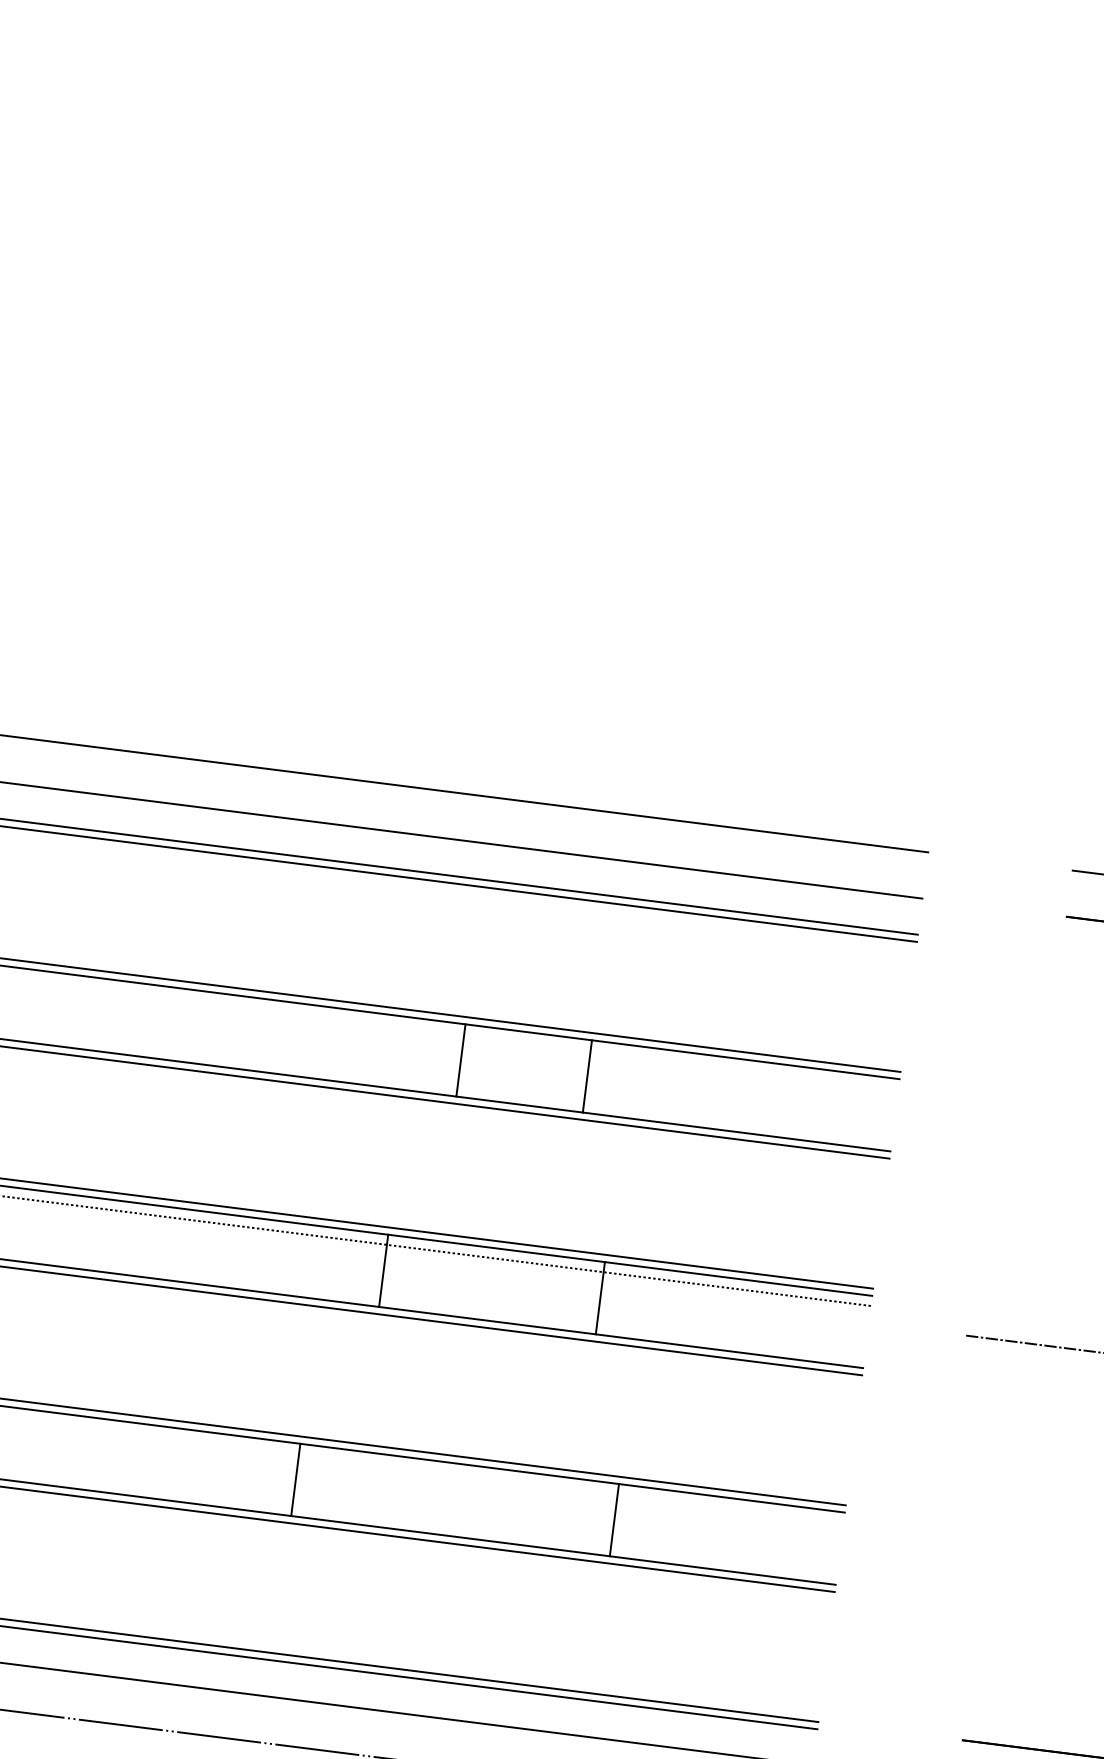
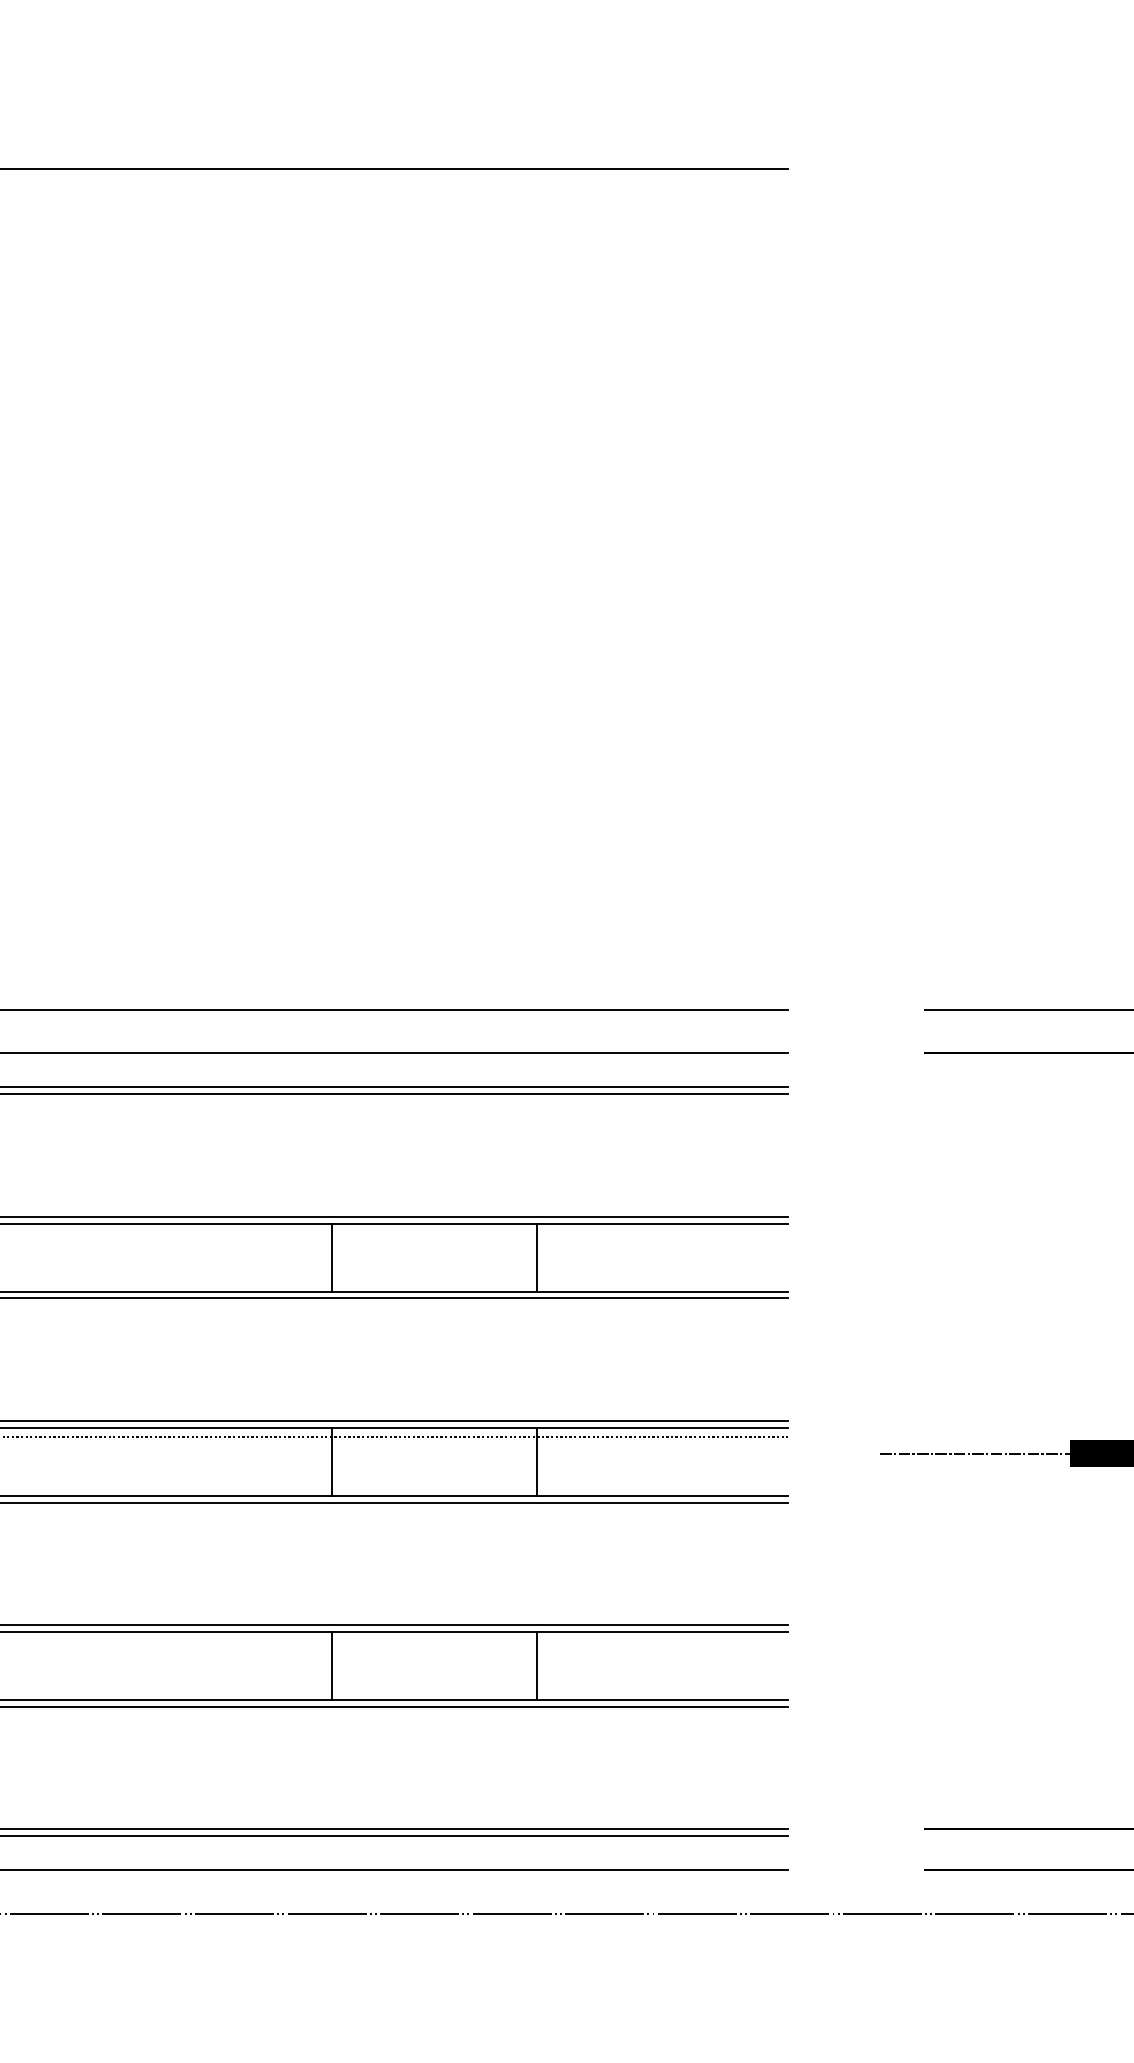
line: (460, 1060) -> (332, 1257), moved
line: (587, 1076) -> (536, 1257), moved
line: (295, 1479) -> (332, 1665), moved
line: (614, 1519) -> (536, 1665), moved

